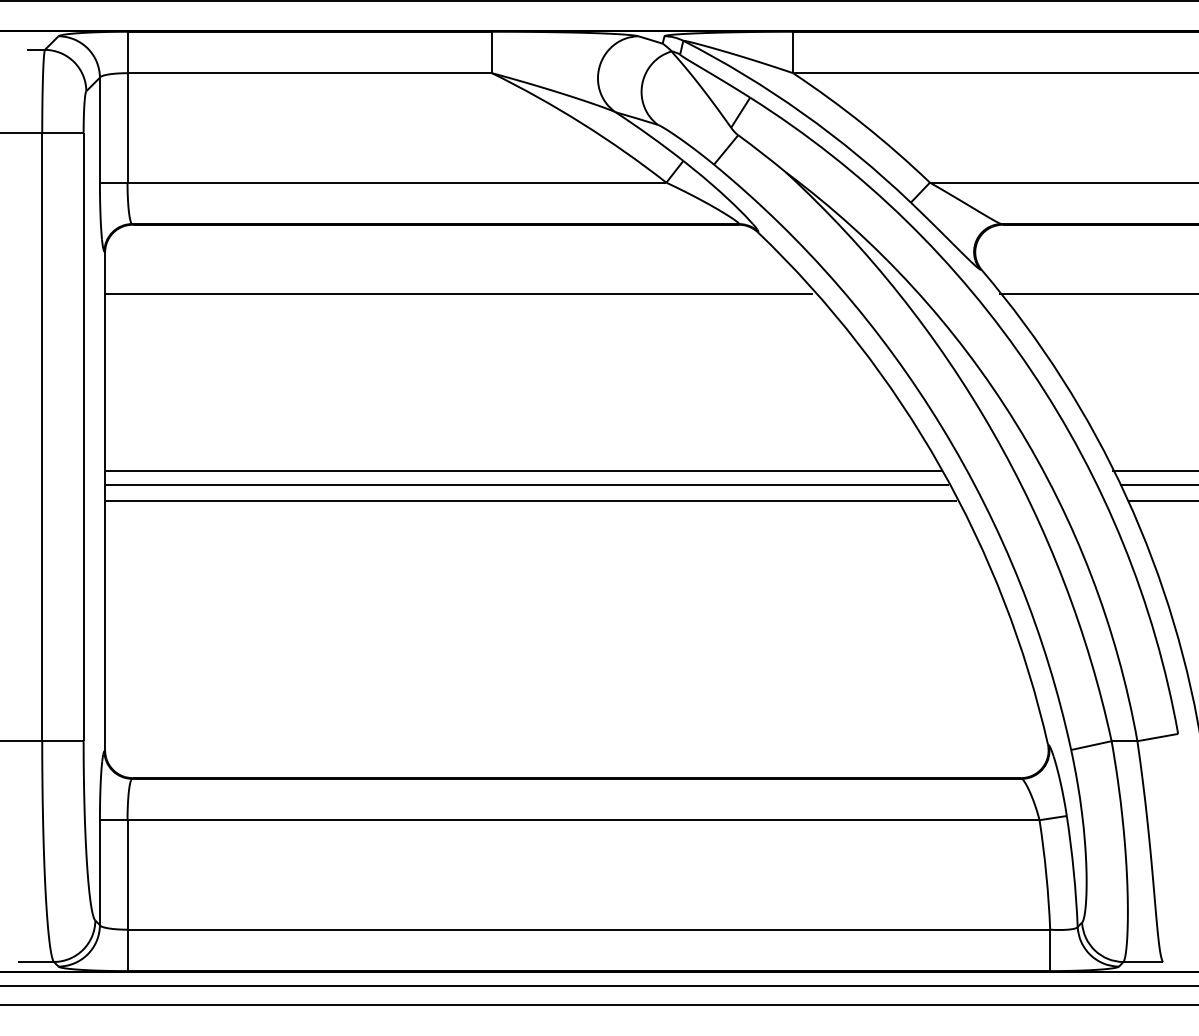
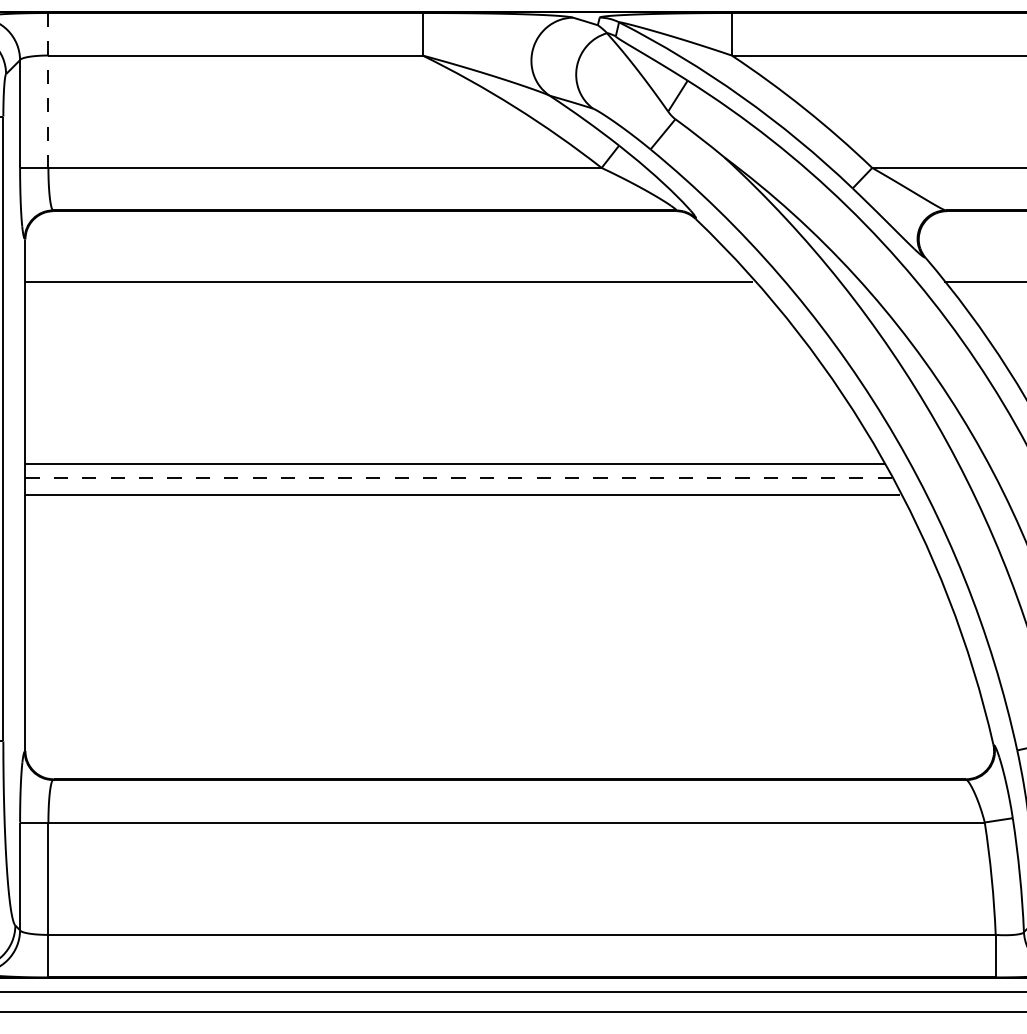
line: (127, 107) -> (48, 90), solid -> dashed
line: (527, 484) -> (459, 477), solid -> dashed

